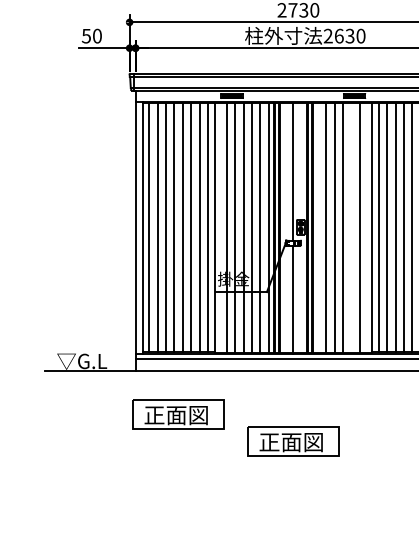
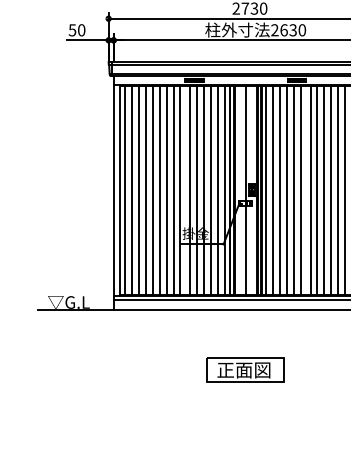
line: (317, 227) -> (265, 190), added
line: (351, 227) -> (294, 190), added
part: (178, 414) -> (149, 346), removed

